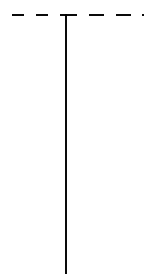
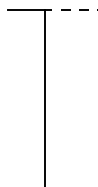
line: (39, 15) -> (26, 10), dashed -> solid

